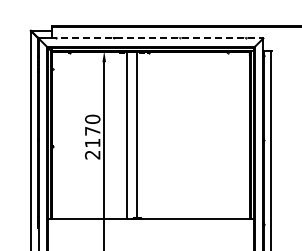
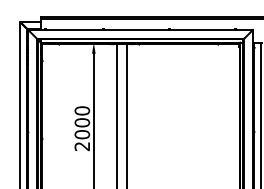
line: (151, 38) -> (141, 30), dashed -> solid
text: (92, 136) -> (82, 128), 2170 -> 2000

